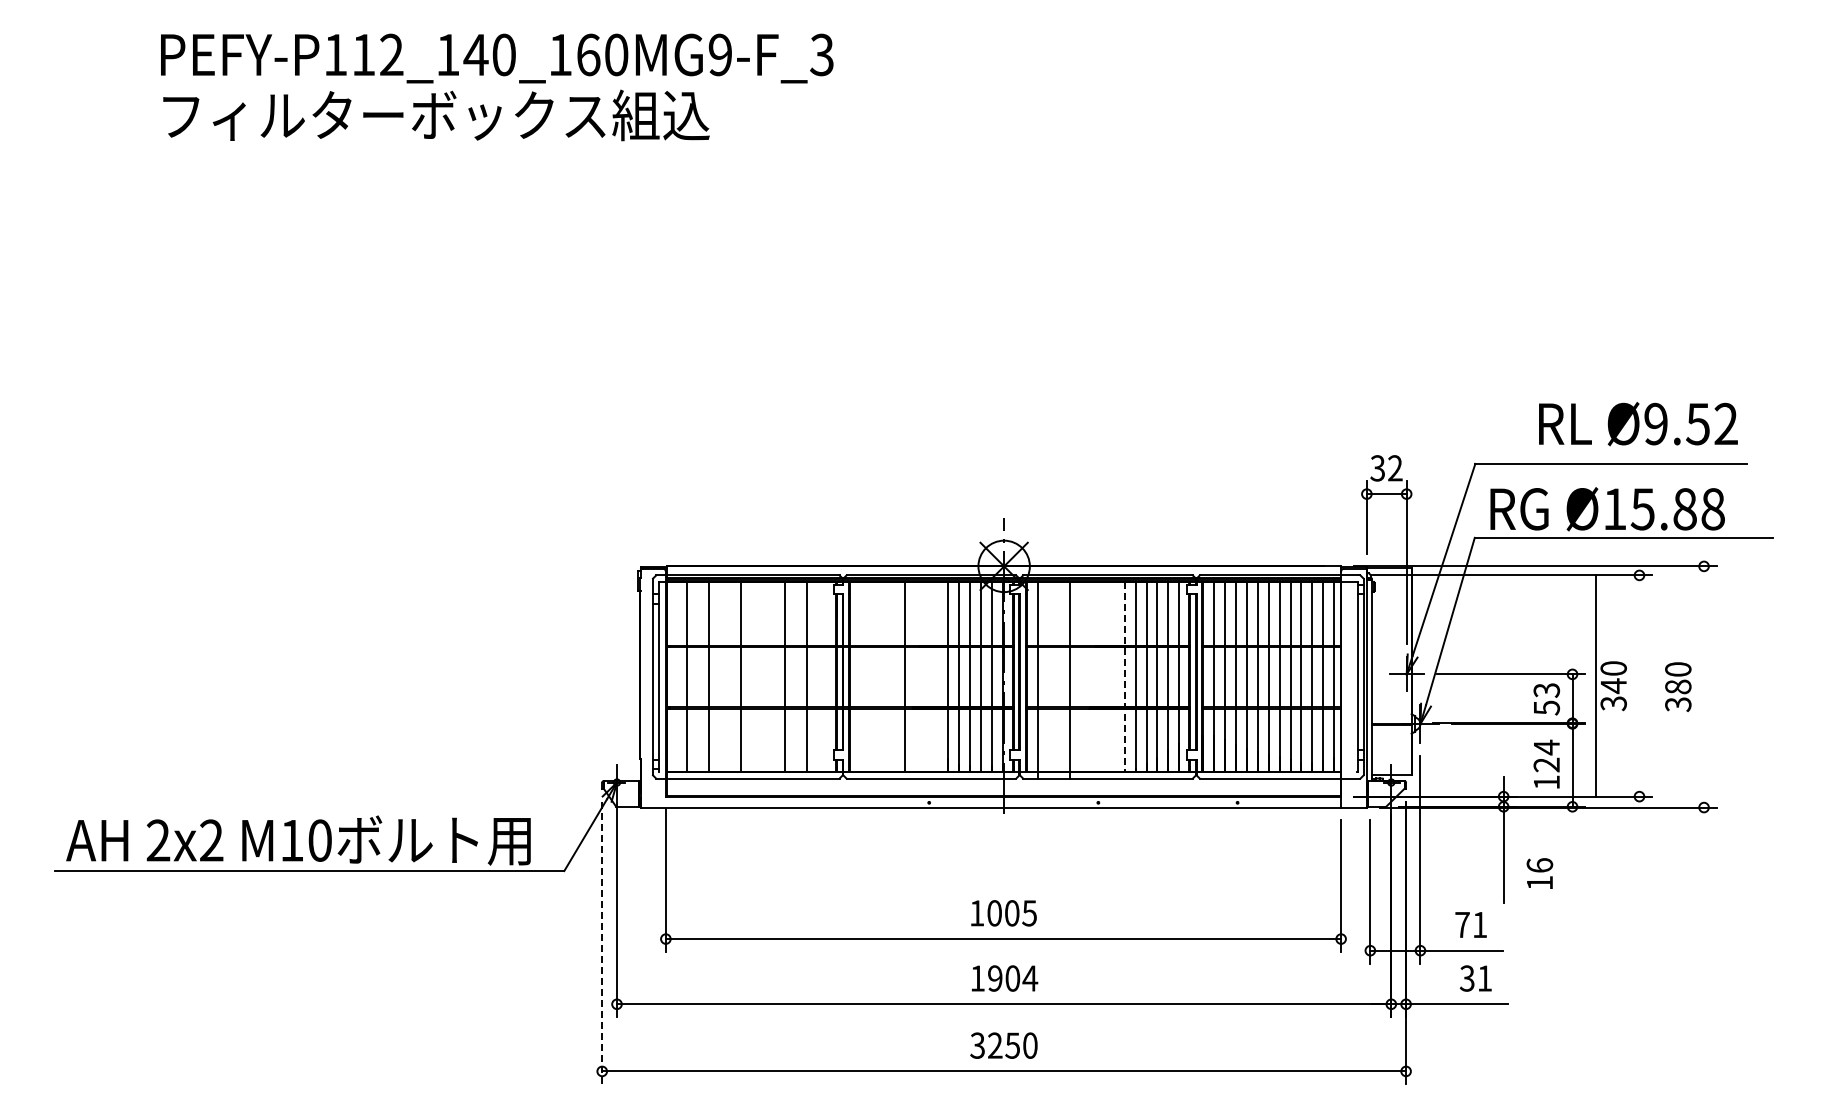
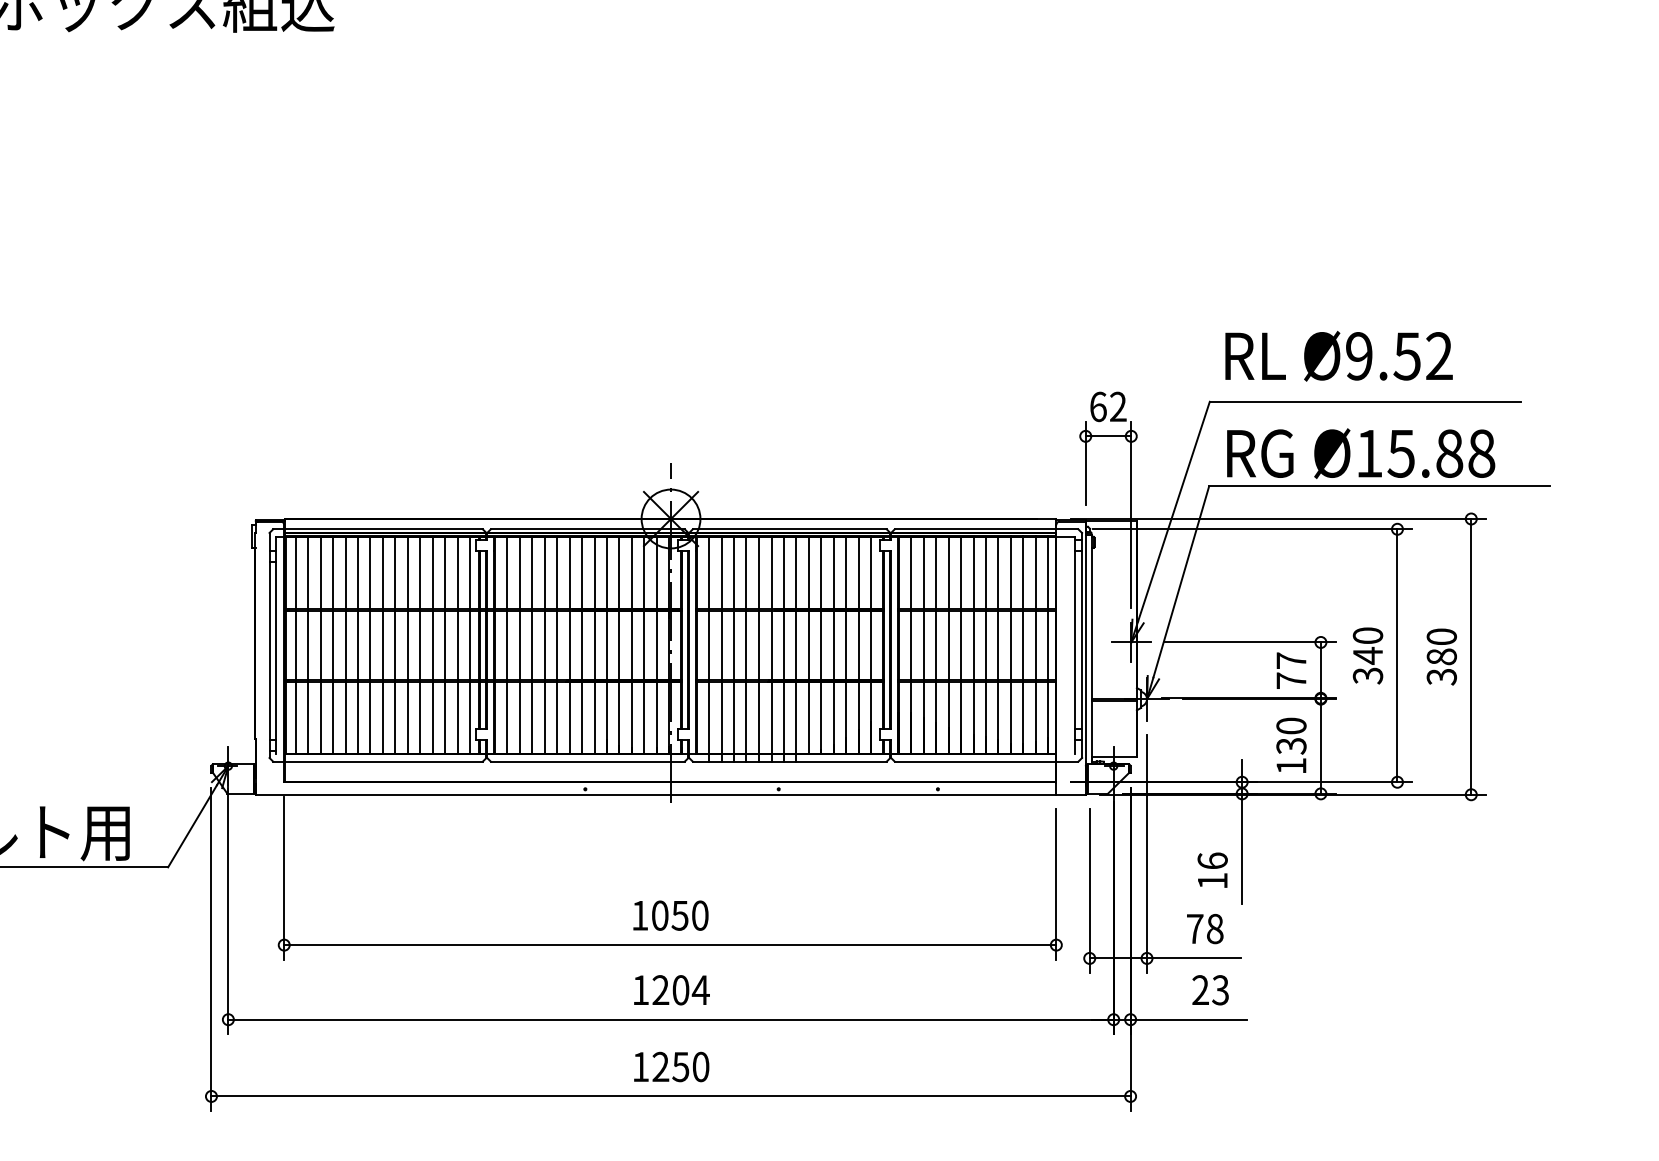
text: (1638, 424) -> (1339, 356), moved
text: (1377, 468) -> (1097, 407), 32 -> 62
line: (675, 676) -> (295, 644), added
line: (697, 676) -> (320, 644), added
line: (719, 676) -> (345, 644), added
line: (730, 676) -> (358, 644), added
line: (752, 676) -> (383, 644), added
line: (762, 676) -> (394, 644), added
line: (773, 676) -> (407, 644), added
line: (795, 676) -> (432, 644), added
line: (817, 676) -> (457, 644), added
line: (828, 676) -> (470, 644), added
line: (861, 676) -> (507, 644), added
line: (871, 676) -> (519, 644), added
line: (882, 676) -> (531, 644), added
line: (893, 676) -> (544, 644), added
line: (915, 676) -> (569, 644), added
line: (926, 676) -> (582, 644), added
line: (937, 676) -> (594, 644), added
line: (1124, 677) -> (808, 646), dashed -> solid
line: (1048, 680) -> (721, 649), added
line: (1059, 680) -> (734, 649), added
line: (1081, 680) -> (759, 649), added
line: (1092, 680) -> (772, 649), added
line: (1103, 680) -> (784, 649), added
line: (1113, 680) -> (796, 649), added
line: (1596, 685) -> (1397, 655), moved
line: (1704, 686) -> (1471, 656), added
text: (1546, 699) -> (1291, 671), 53 -> 77
text: (1546, 755) -> (1291, 735), 124 -> 130
text: (1539, 873) -> (1212, 870), moved
text: (1020, 913) -> (689, 915), 1005 -> 1050
text: (1479, 924) -> (1214, 928), 71 -> 78
line: (602, 943) -> (211, 950), dashed -> solid
text: (995, 978) -> (661, 990), 1904 -> 1204
text: (1475, 978) -> (1209, 990), 31 -> 23
text: (977, 1045) -> (640, 1066), 3250 -> 1250

